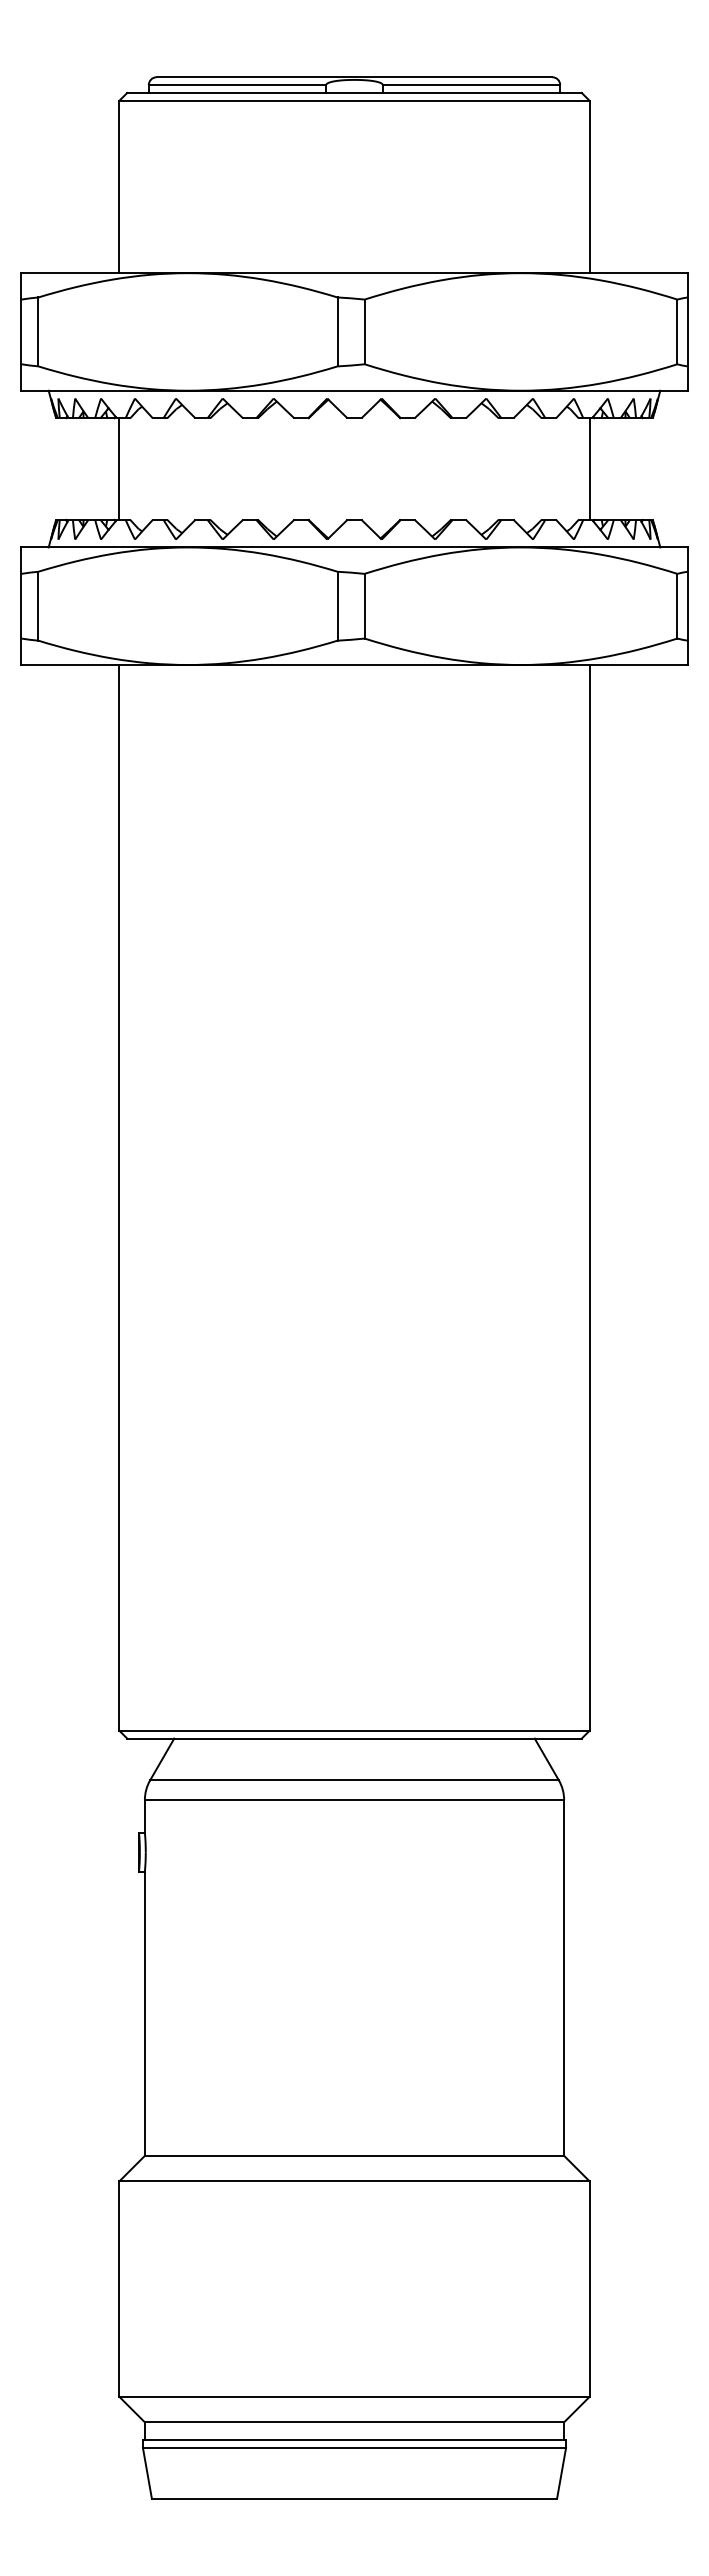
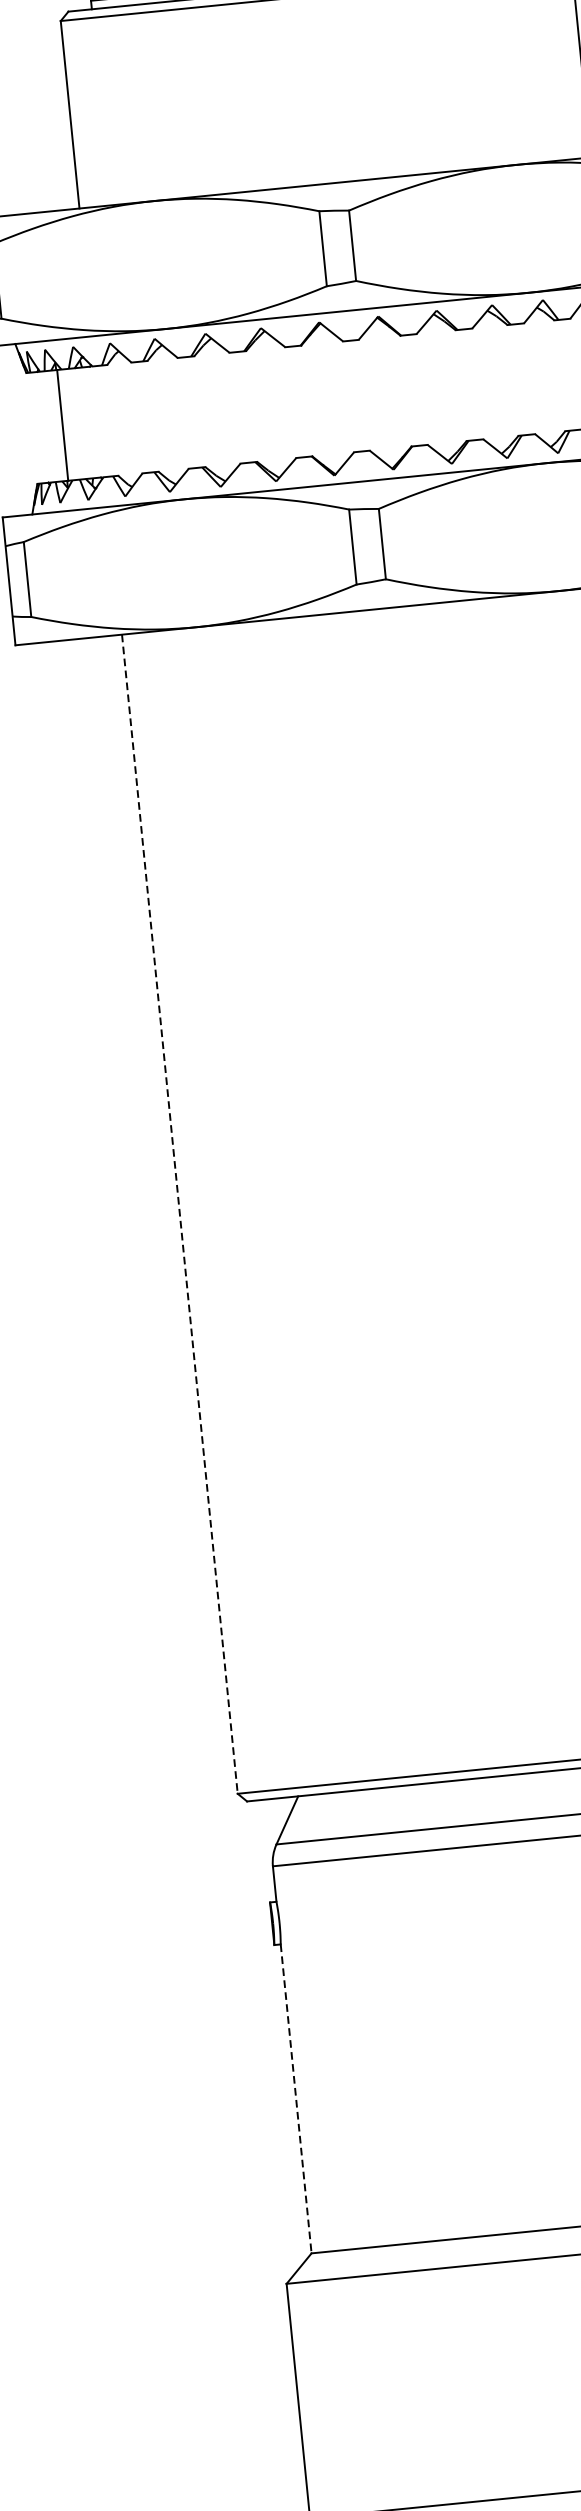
line: (119, 469) -> (62, 425), moved
line: (119, 1197) -> (179, 1213), solid -> dashed
line: (144, 2014) -> (295, 2099), solid -> dashed

